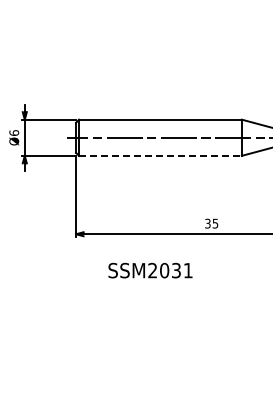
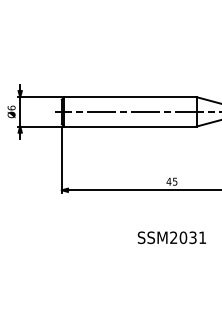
line: (160, 155) -> (130, 126), dashed -> solid
text: (207, 223) -> (168, 181), 35 -> 45
text: (150, 270) -> (171, 237), moved

